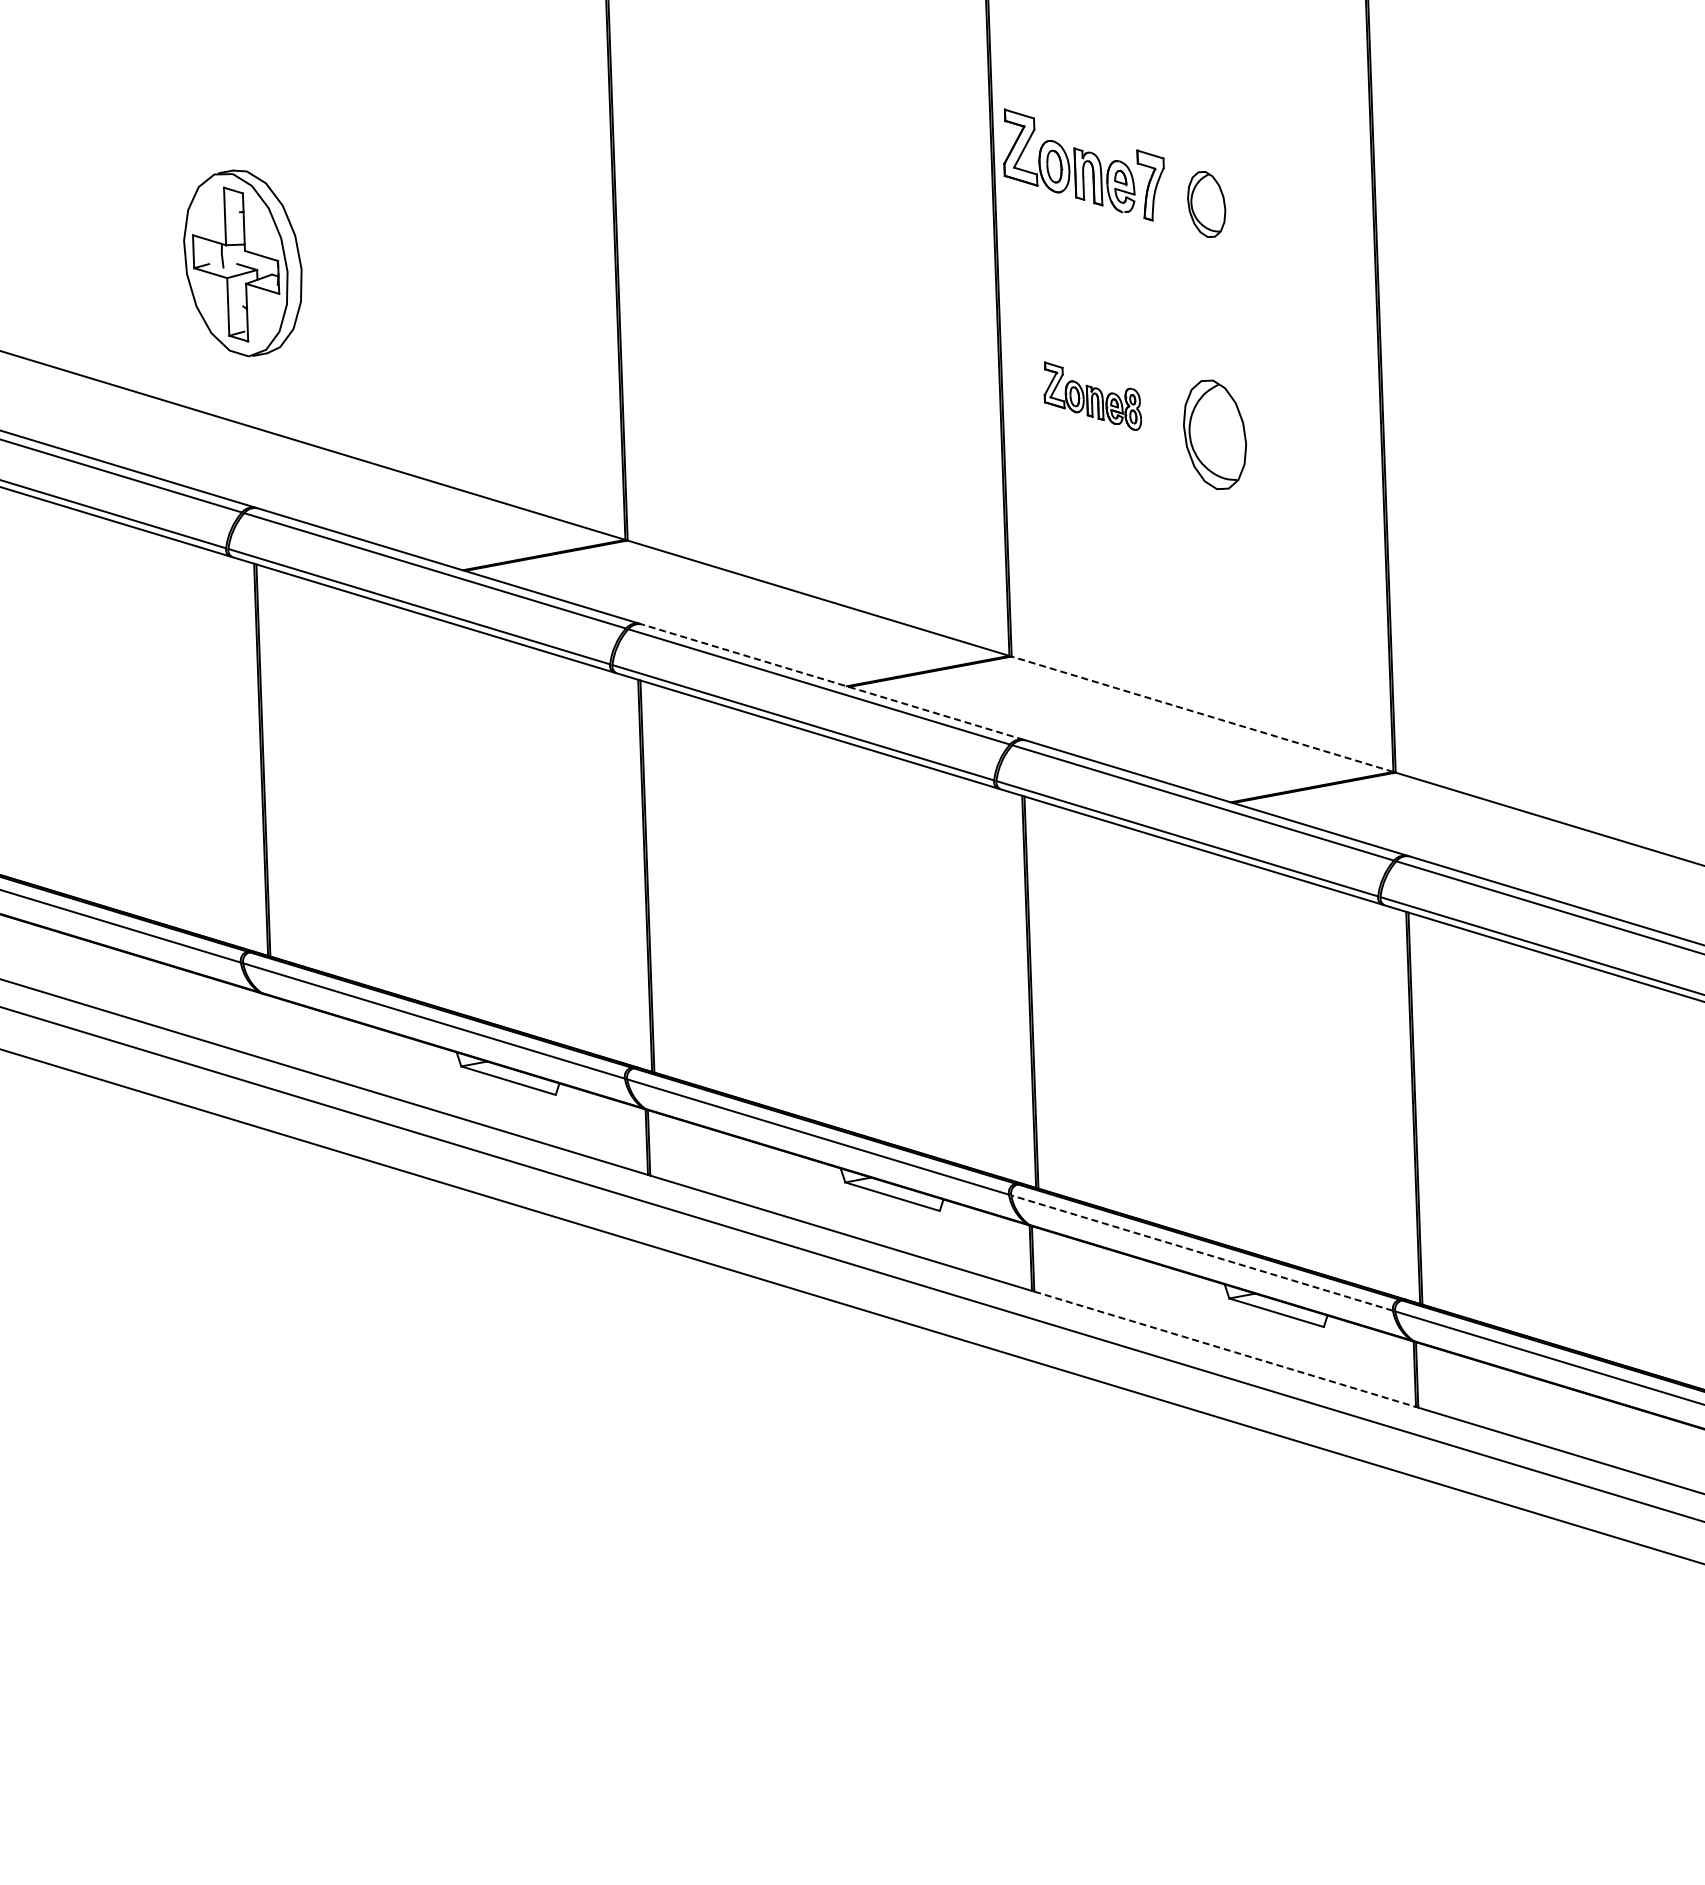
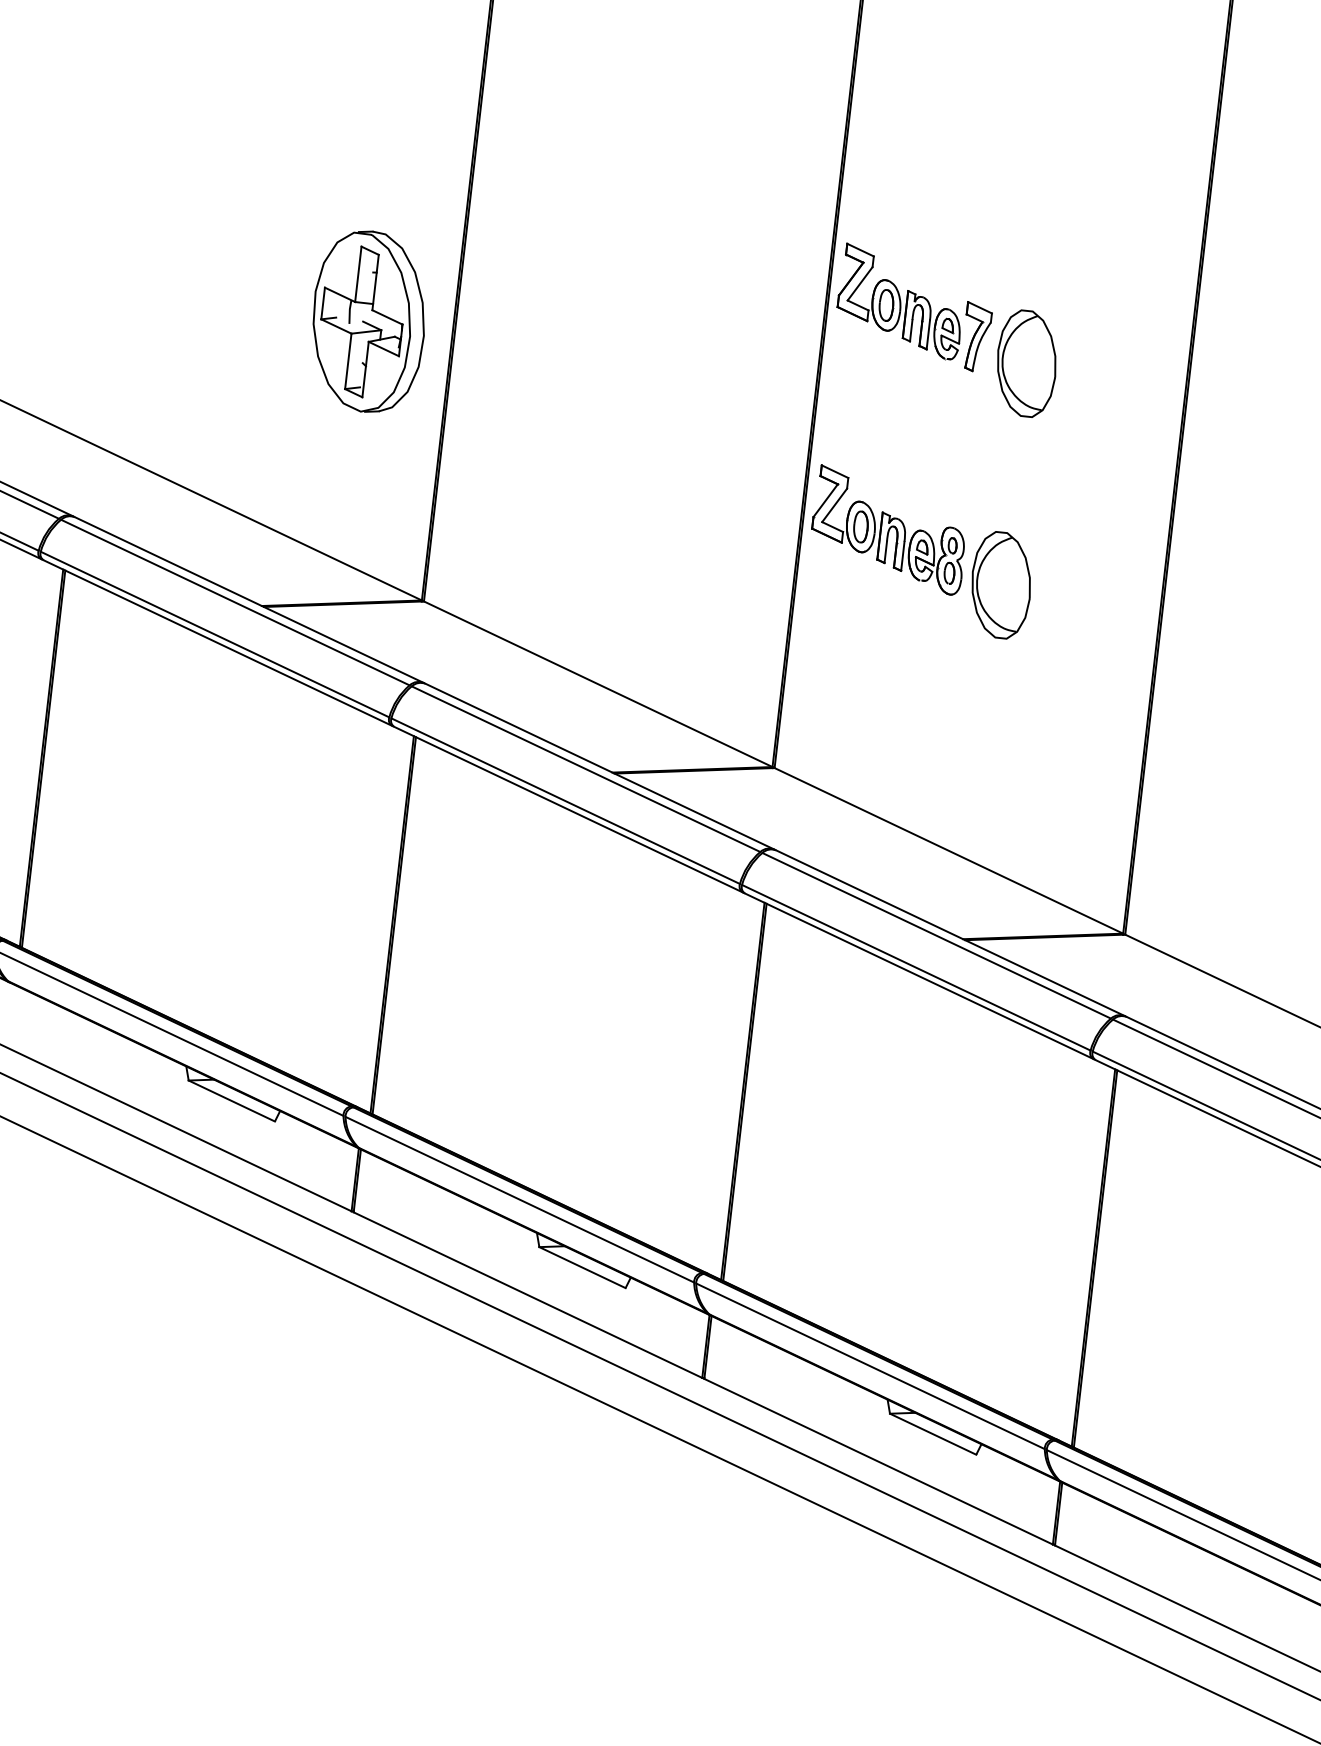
part: (1206, 204) -> (1026, 363), size x1.67
part: (242, 263) -> (368, 321), moved
part: (1092, 396) -> (889, 530), size x1.67
line: (832, 682) -> (599, 766), dashed -> solid
line: (1202, 714) -> (948, 851), dashed -> solid
line: (1201, 1252) -> (870, 1365), dashed -> solid
line: (1225, 1349) -> (878, 1461), dashed -> solid

